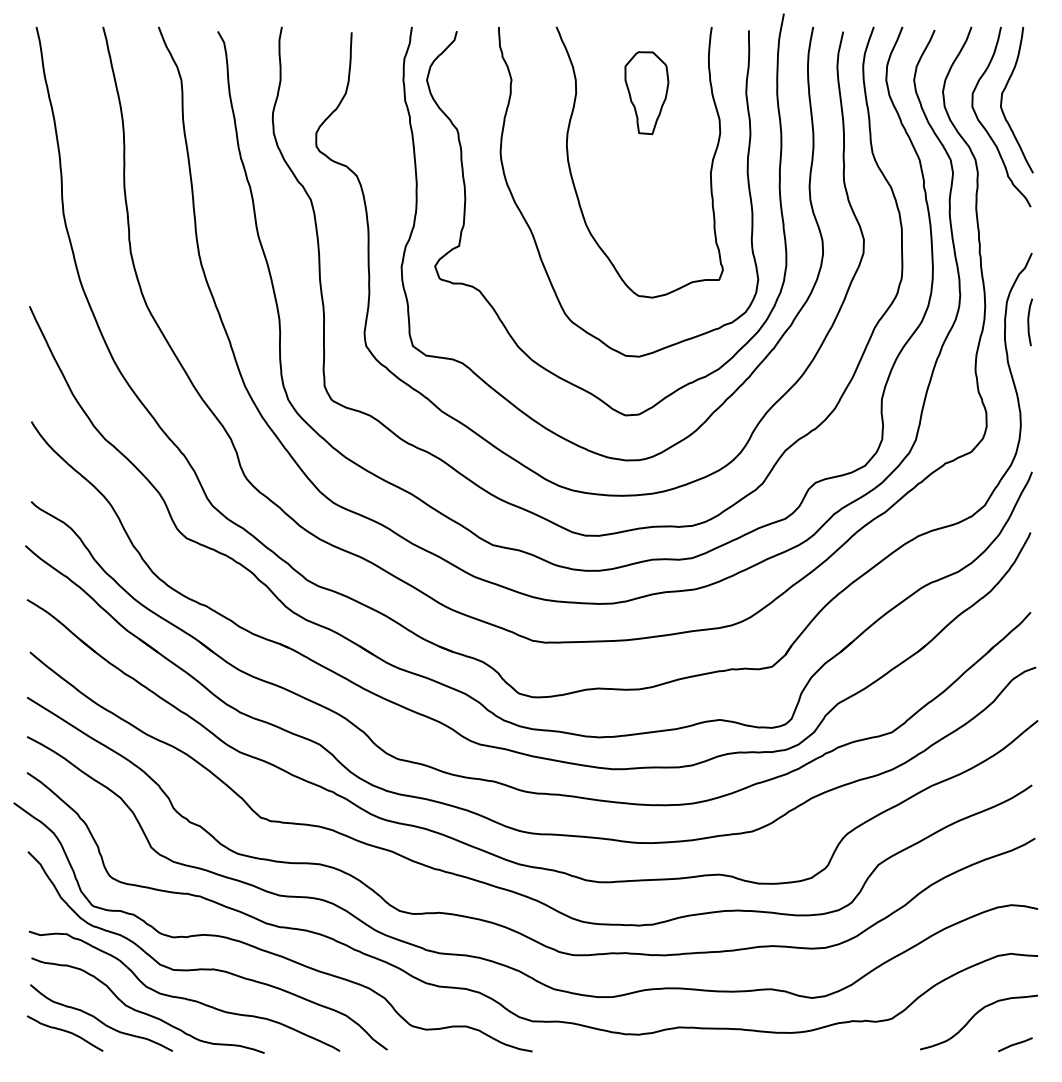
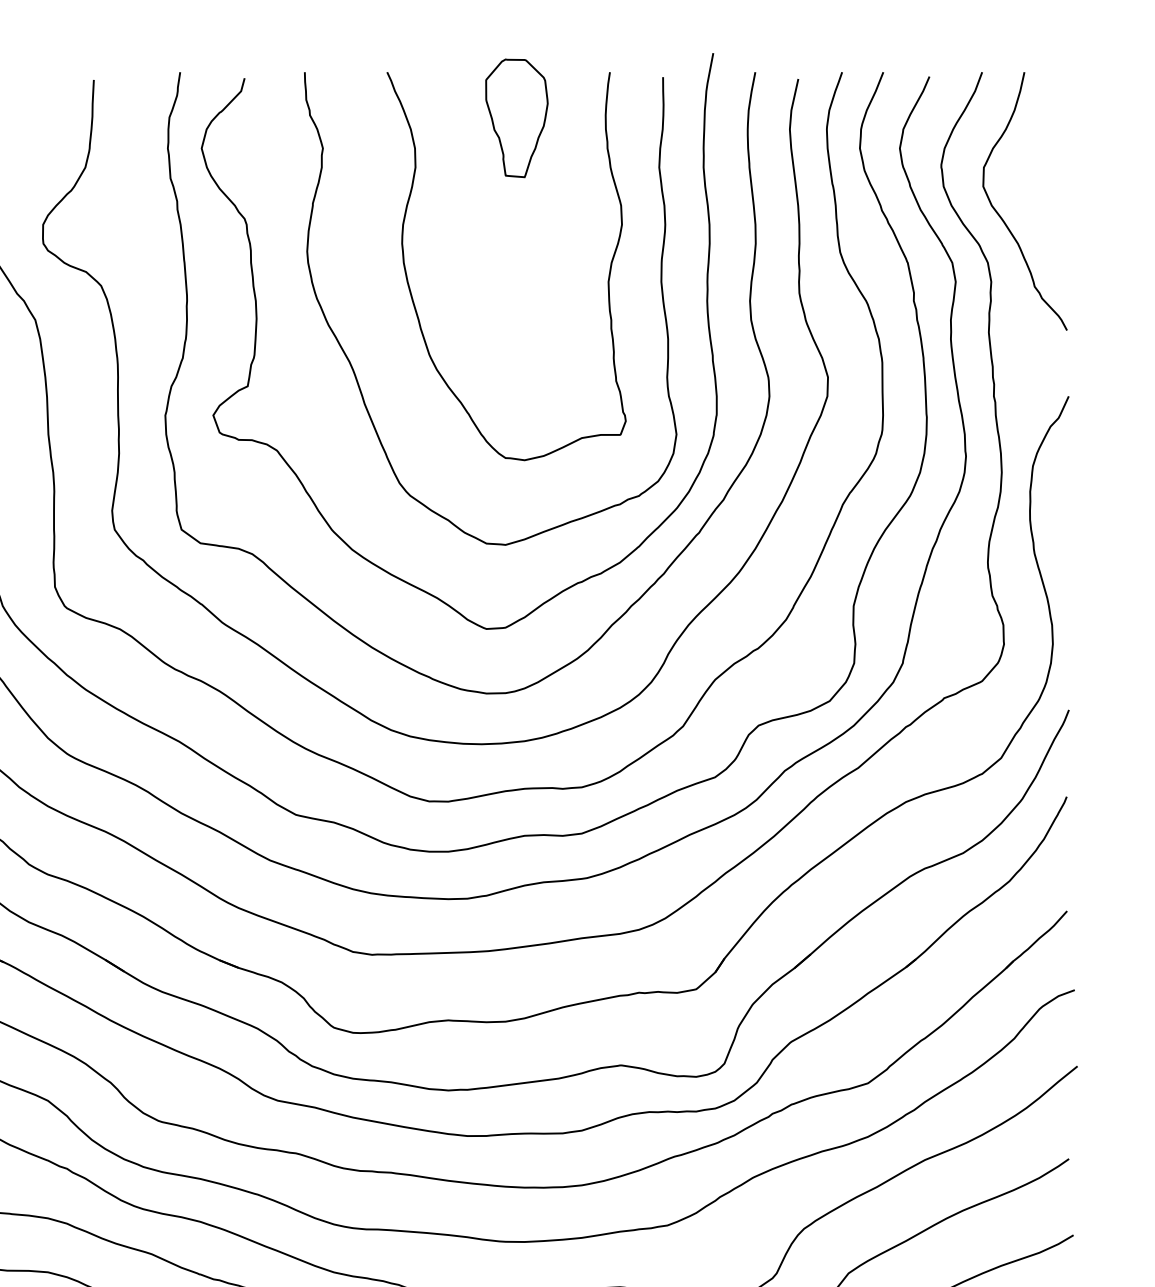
part: (646, 93) -> (516, 118), moved
curve: (1002, 100) -> (1026, 177), removed
curve: (1029, 322) -> (1065, 495), removed

